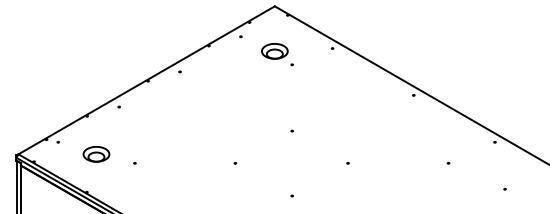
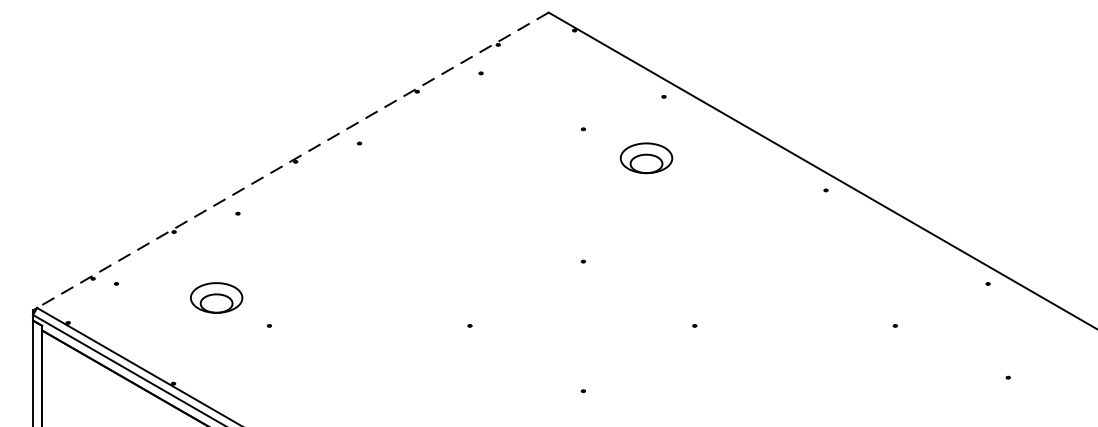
part: (274, 51) -> (645, 158), moved
line: (146, 80) -> (292, 160), solid -> dashed
part: (96, 154) -> (216, 298), moved

